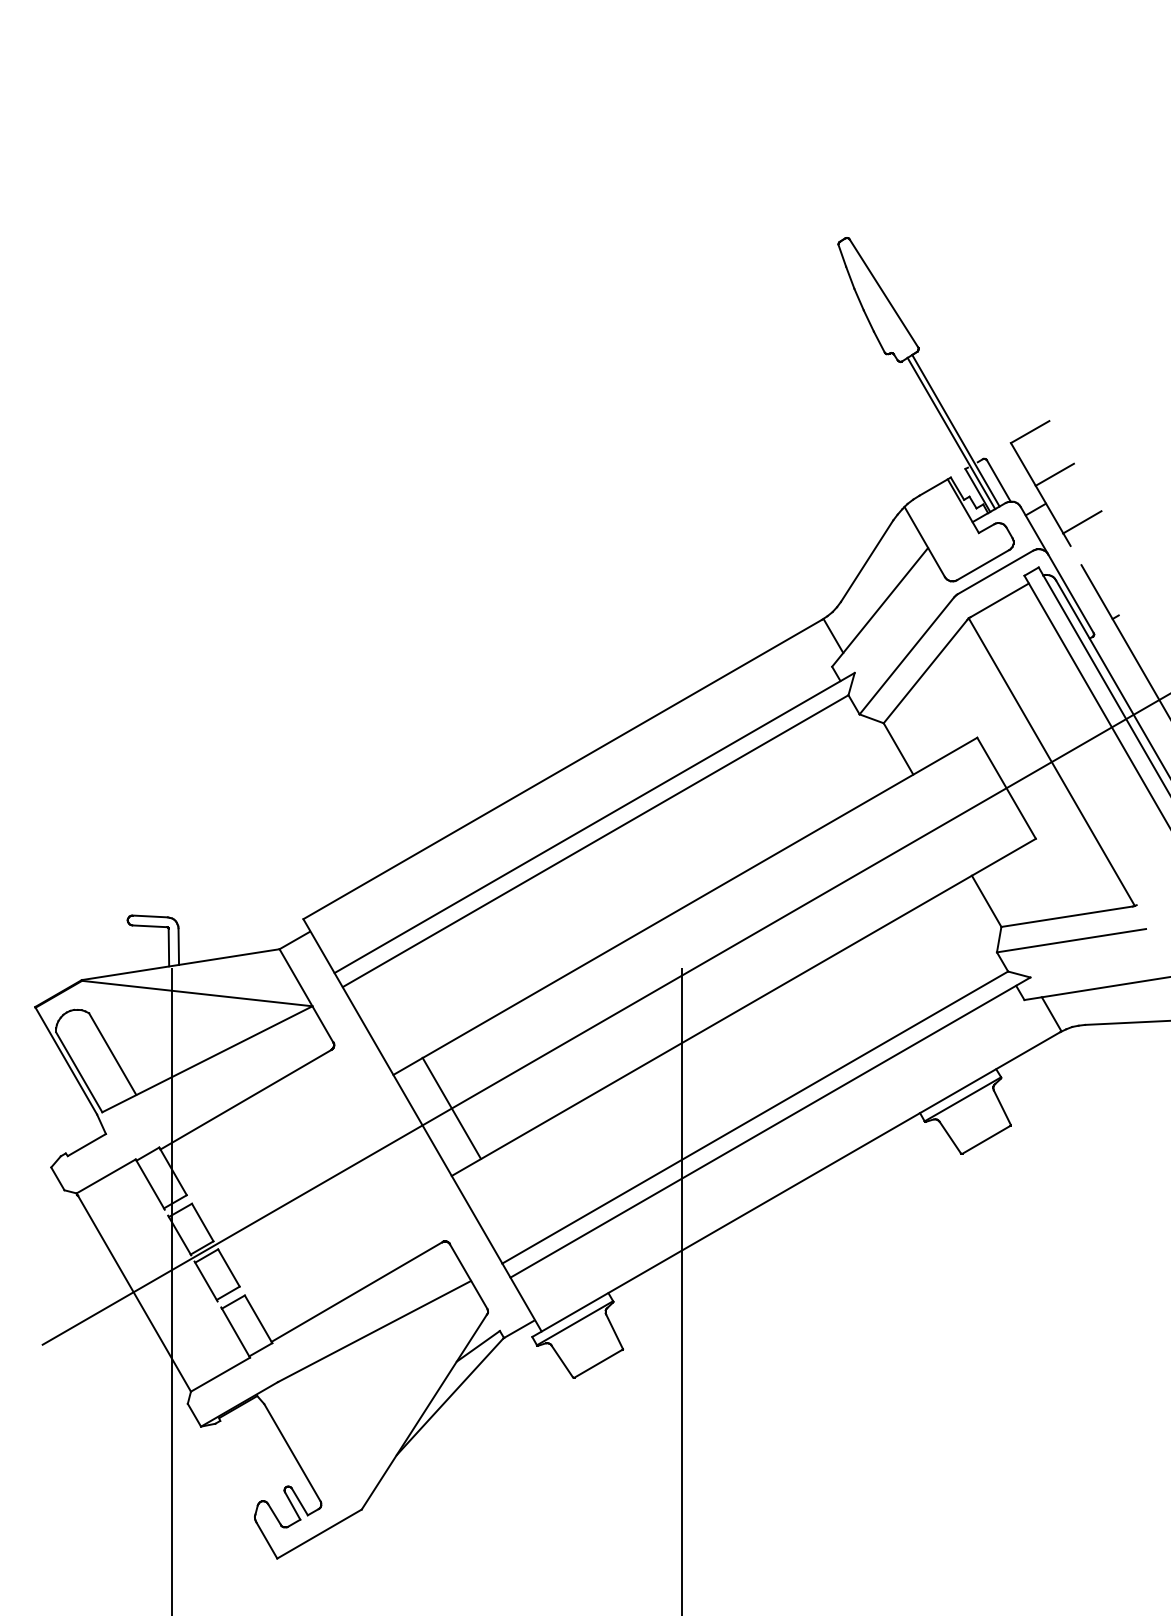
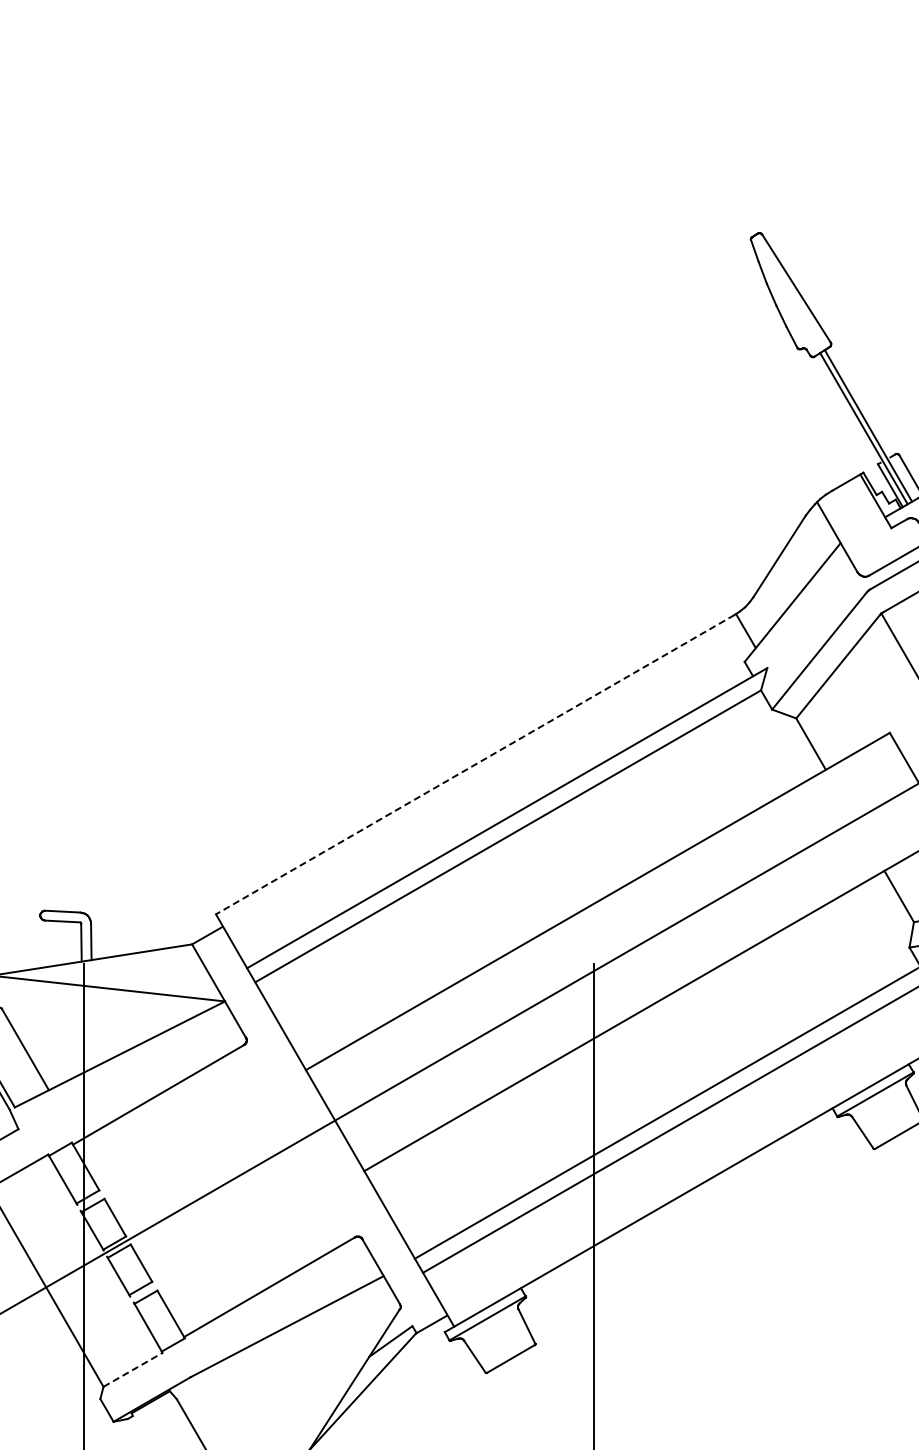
line: (562, 769) -> (475, 764), solid -> dashed
line: (451, 1107) -> (364, 1102), removed
line: (220, 1374) -> (133, 1369), solid -> dashed

